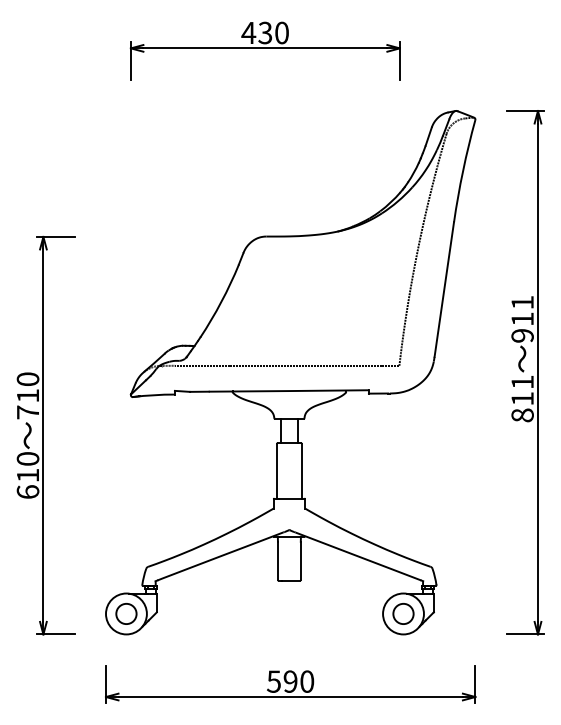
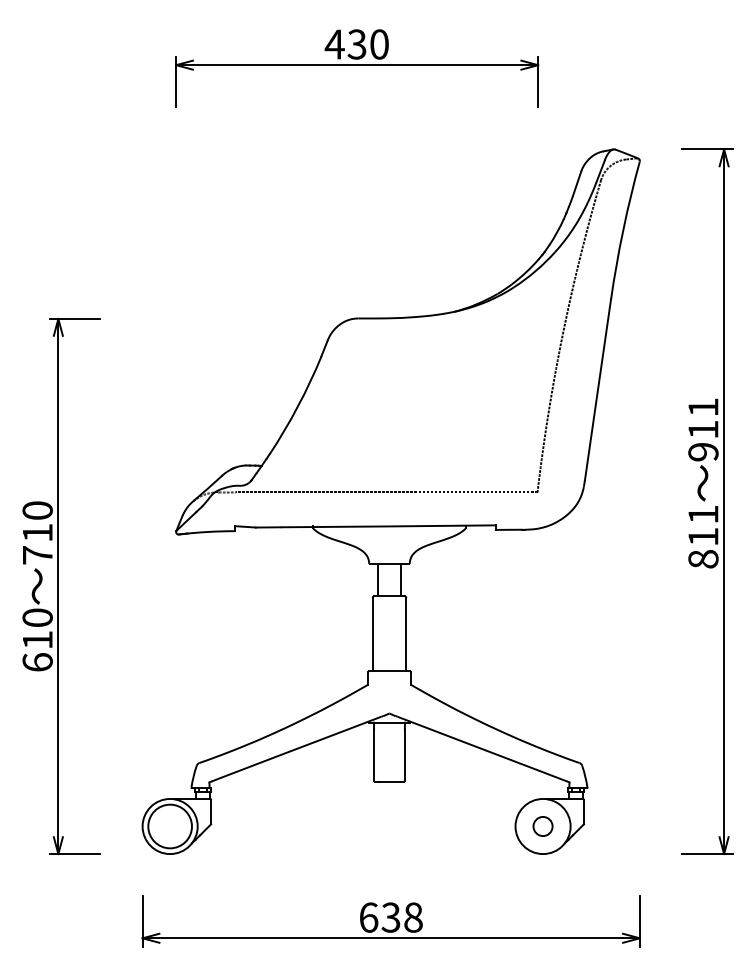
circle: (125, 613) -> (169, 826), size x1.6
circle: (403, 613) -> (542, 826), size x0.7
text: (290, 681) -> (390, 917), 590 -> 638

